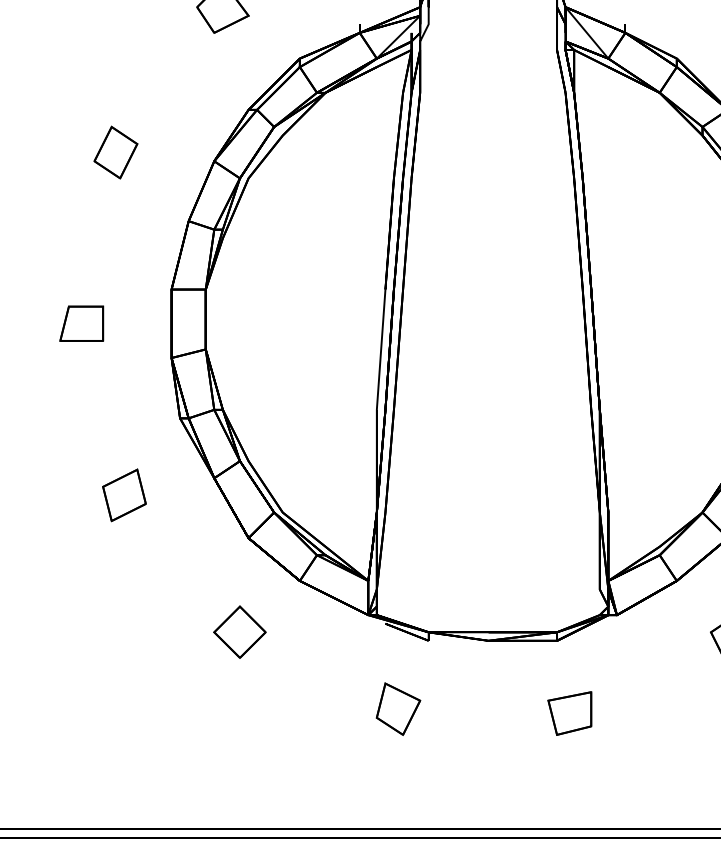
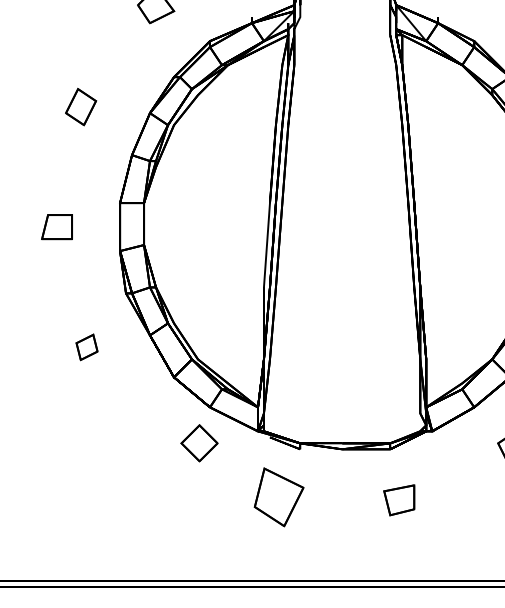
part: (124, 495) -> (87, 347), size x0.7
part: (239, 631) -> (199, 442), moved
part: (398, 708) -> (279, 496), size x1.6

